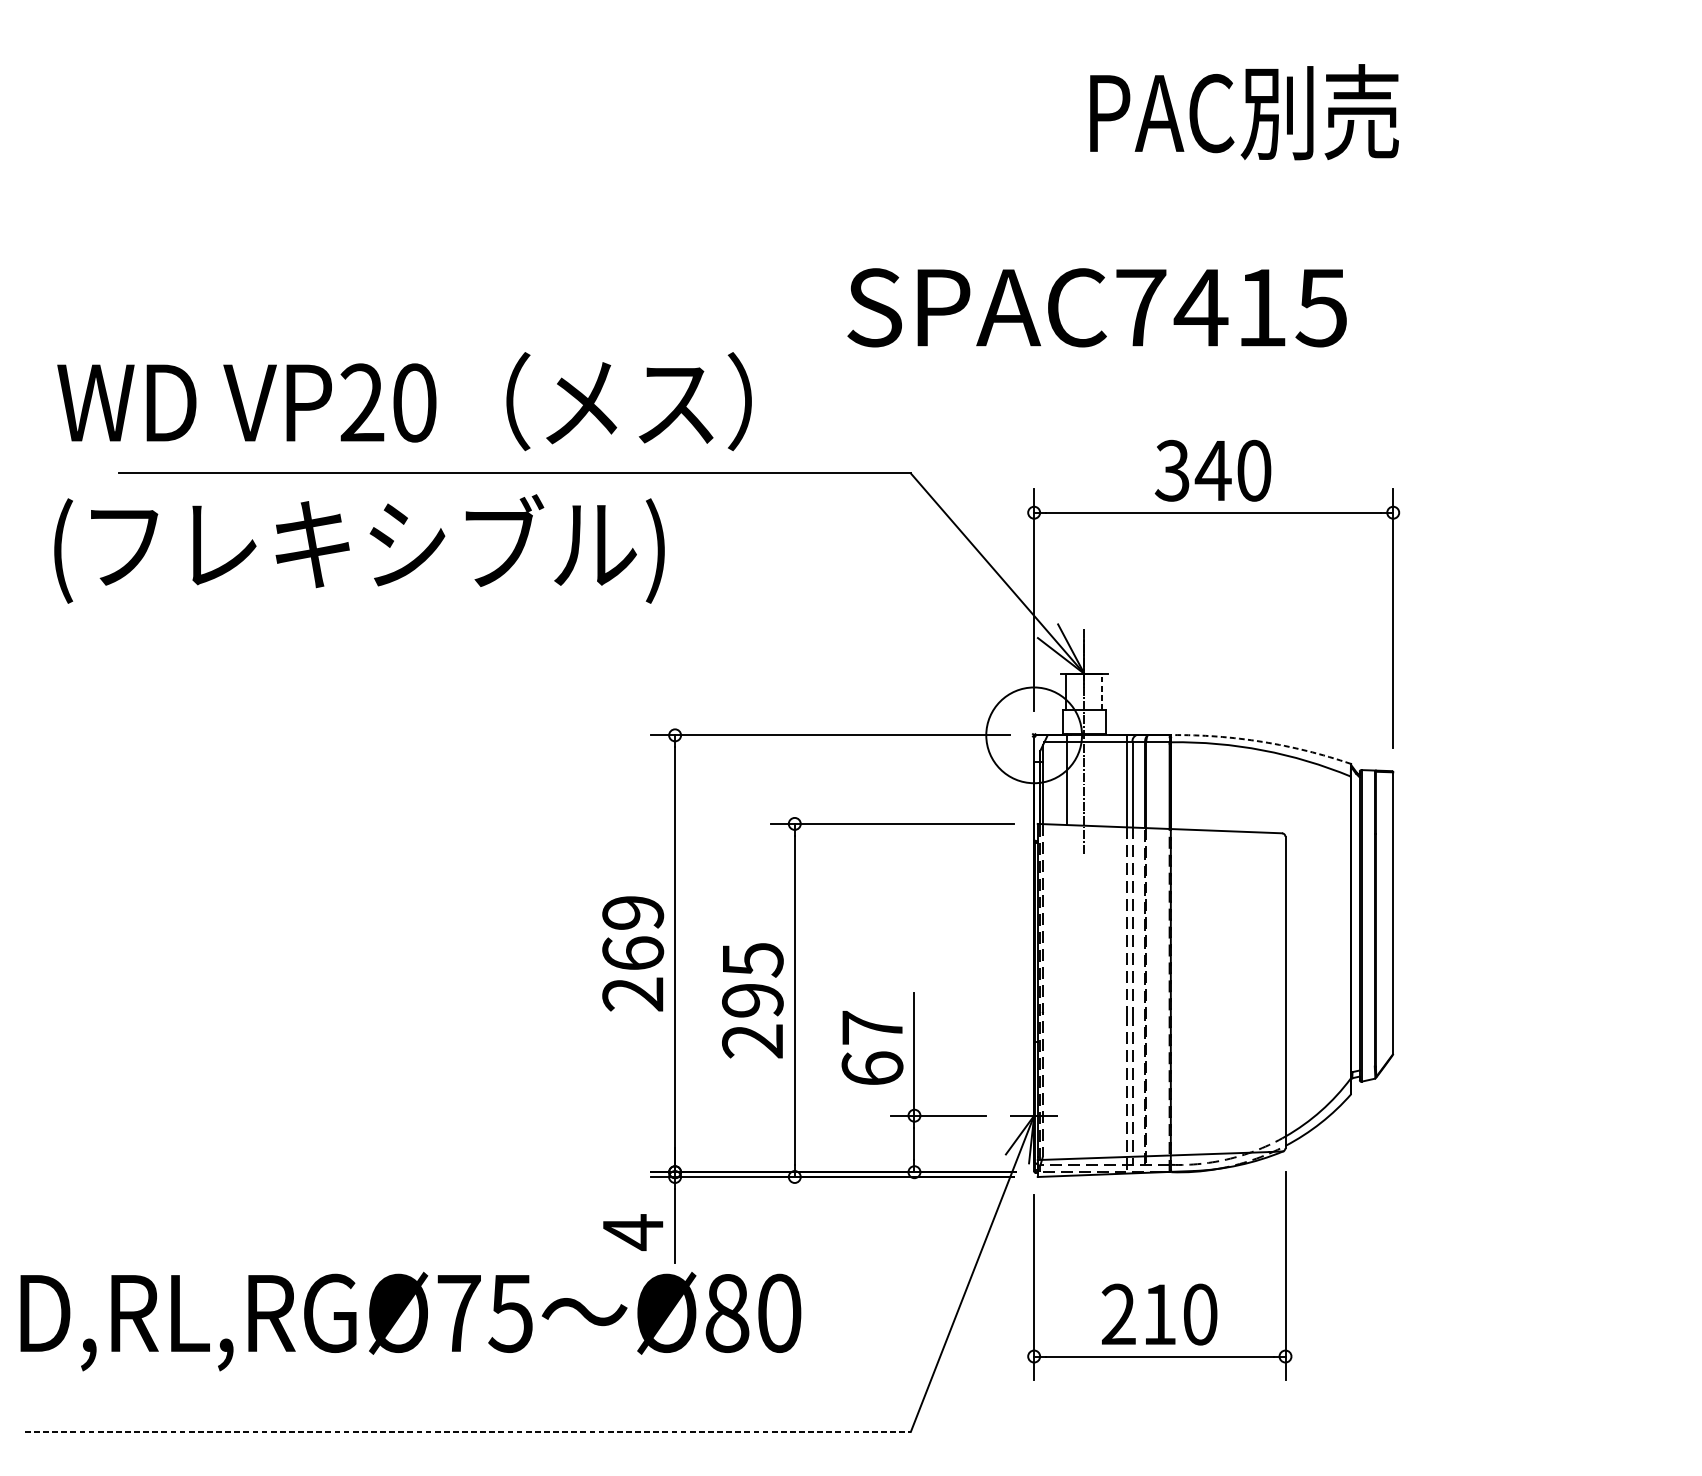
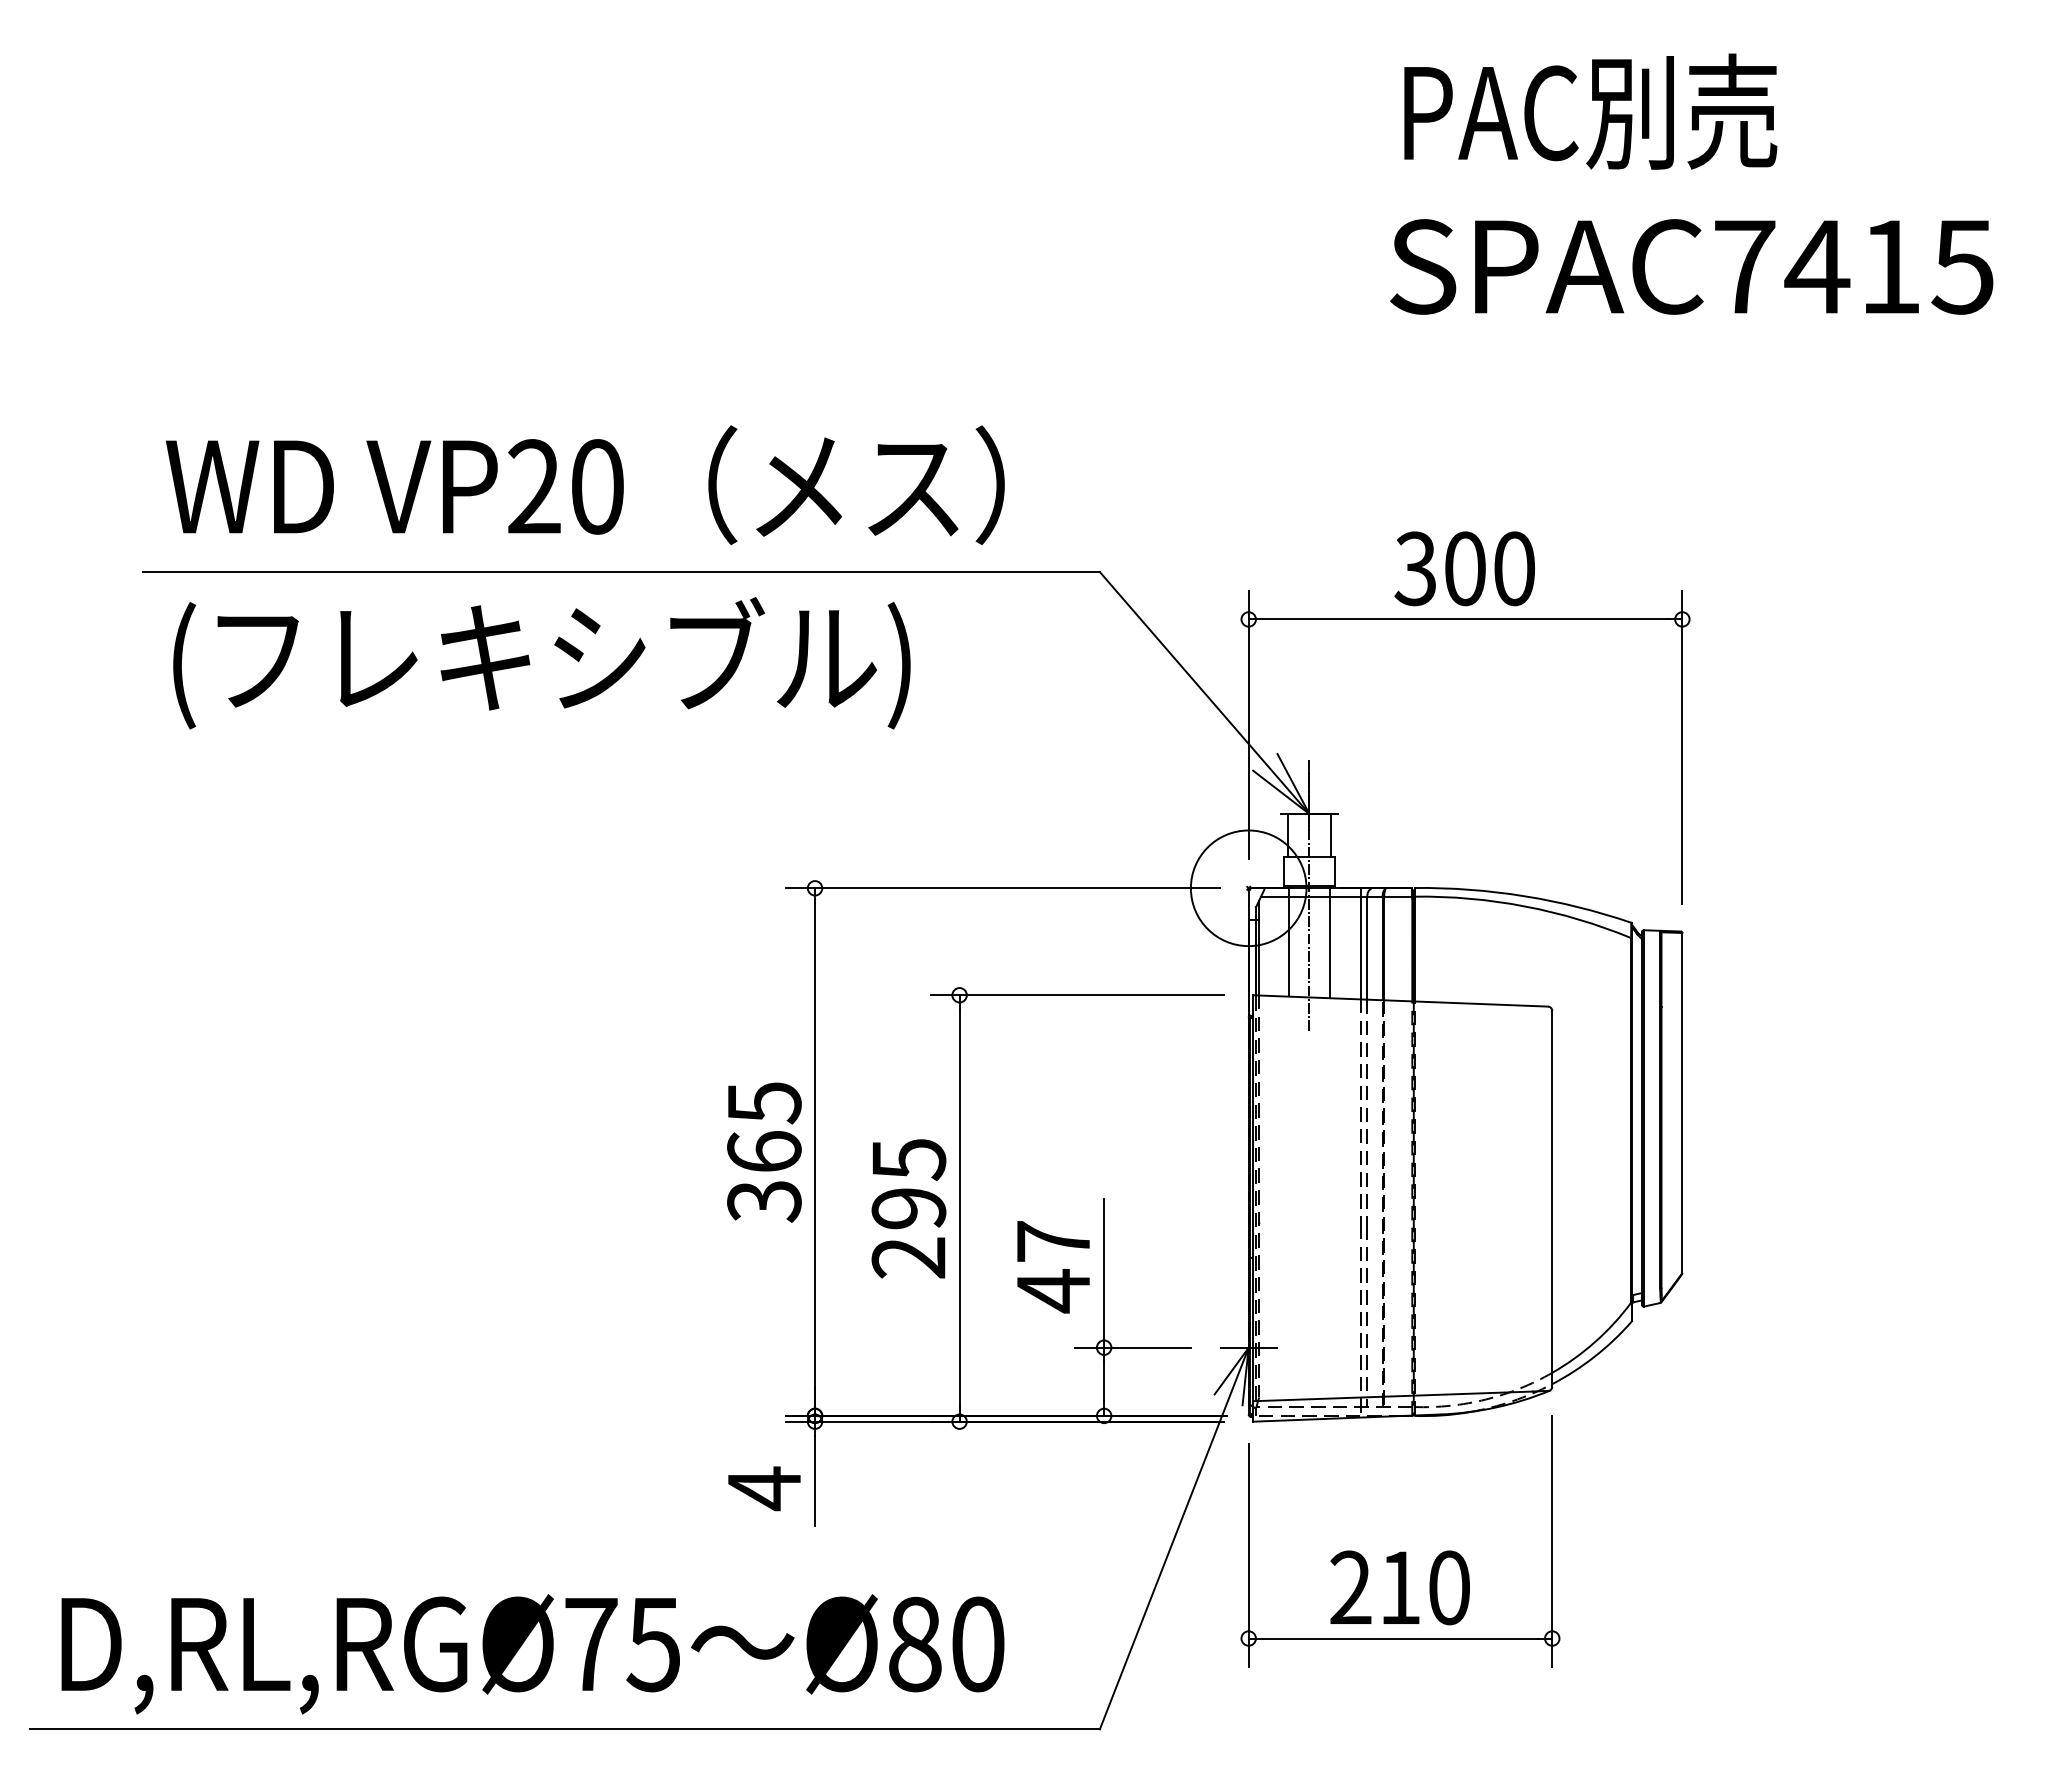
text: (1244, 112) -> (1590, 111), moved
text: (1096, 307) -> (1691, 266), moved
text: (404, 401) -> (585, 484), moved
text: (1212, 470) -> (1464, 568), 340 -> 300
text: (359, 549) -> (541, 663), moved
line: (1102, 691) -> (1331, 835), dashed -> solid
arc: (1262, 742) -> (1524, 896), dashed -> solid
line: (1101, 779) -> (1330, 941), added
text: (633, 954) -> (764, 1152), 269 -> 365
text: (872, 1069) -> (1053, 1291), 67 -> 47
text: (410, 1321) -> (532, 1654), moved
line: (468, 1431) -> (565, 1729), dashed -> solid

